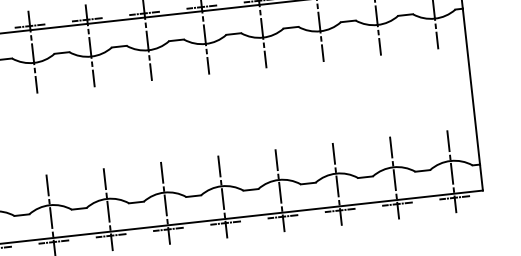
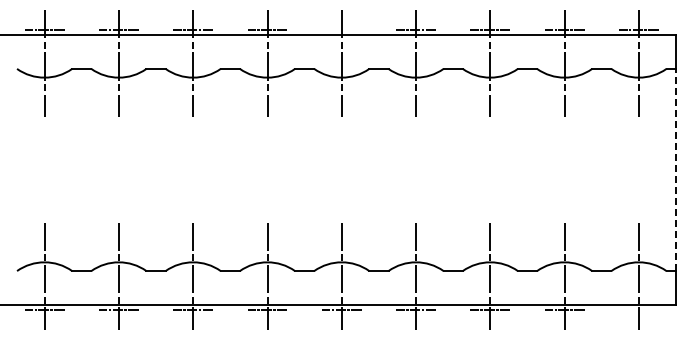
line: (201, 6) -> (341, 29), removed
line: (471, 86) -> (676, 169), solid -> dashed
line: (454, 198) -> (638, 310), removed

